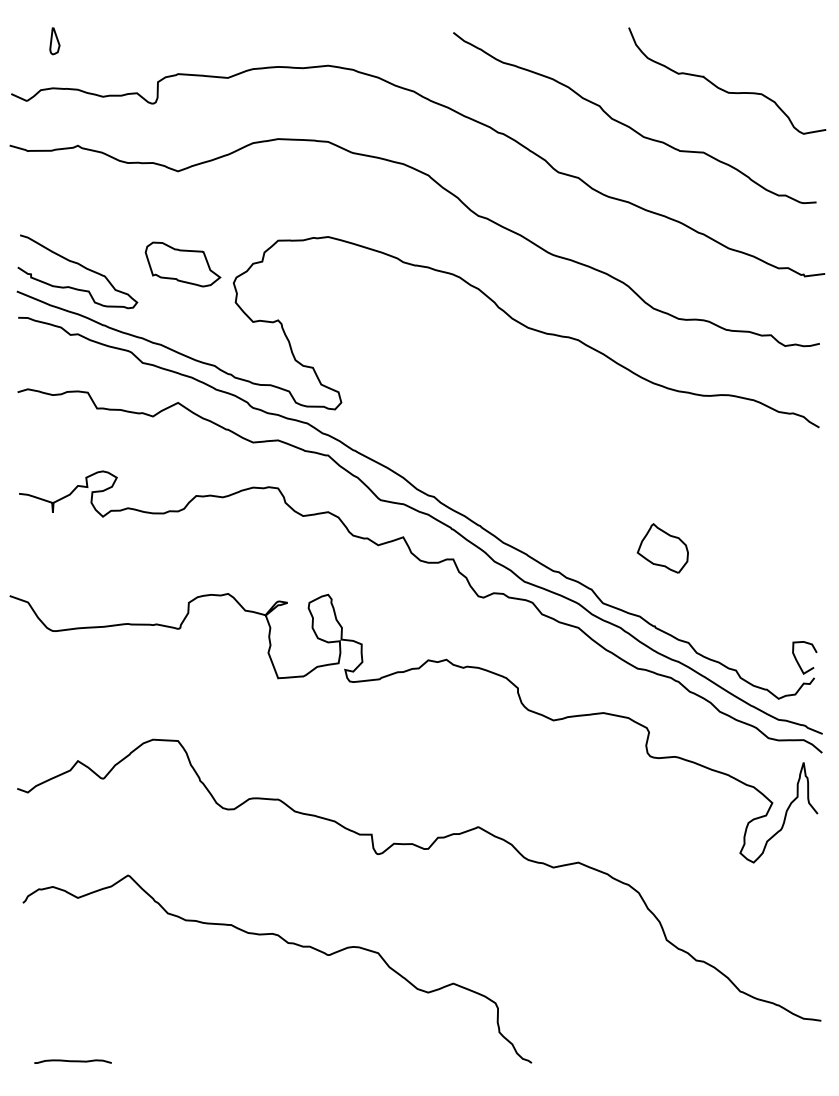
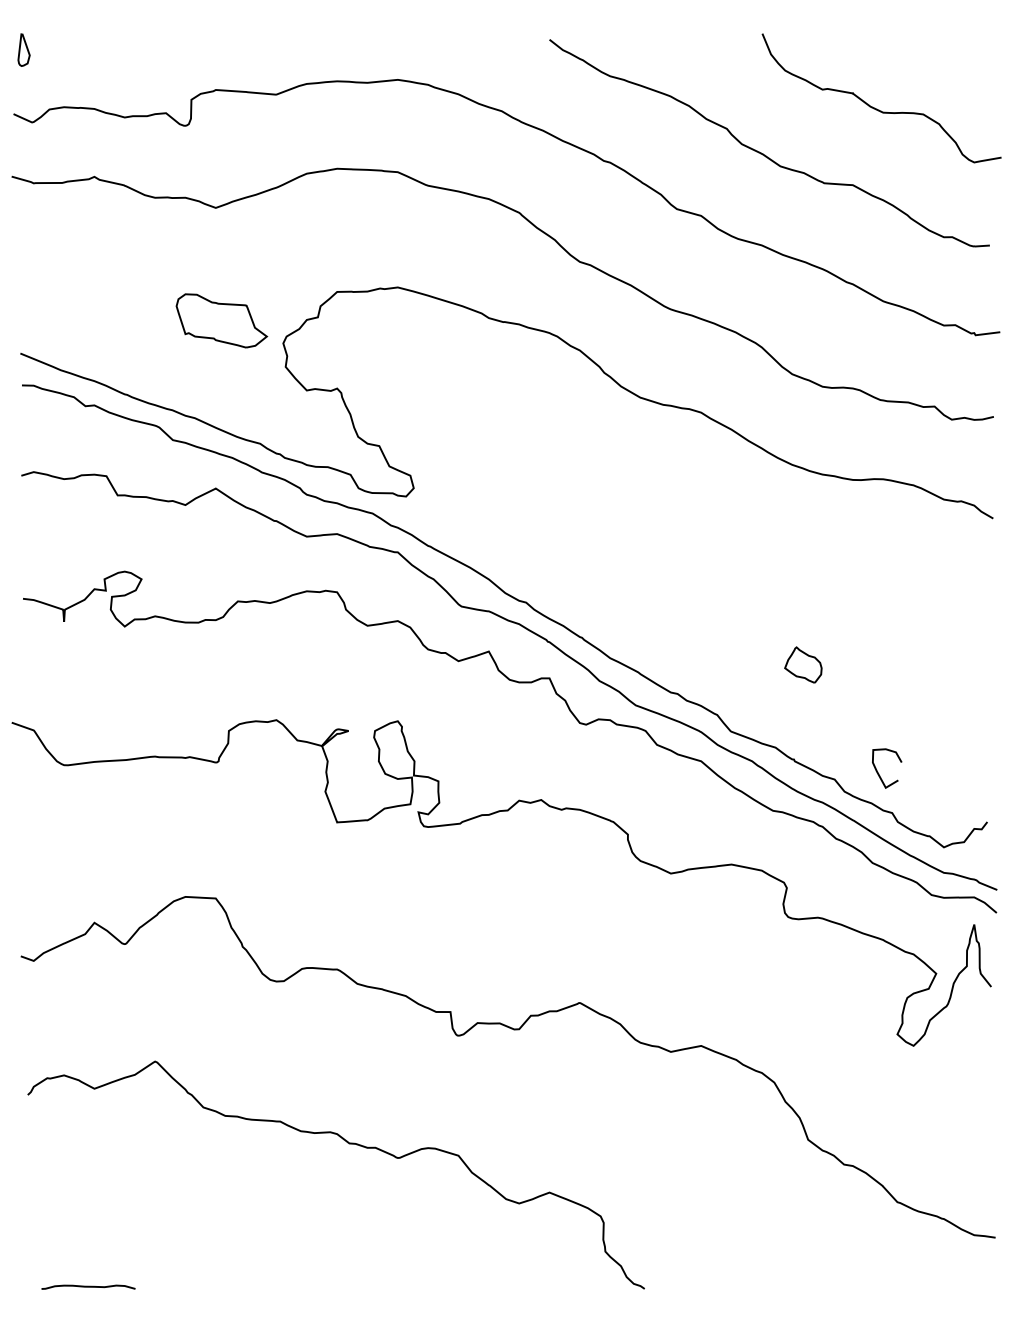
curve: (52, 41) -> (21, 50), moved
curve: (80, 266) -> (97, 323), removed
part: (662, 548) -> (803, 665), size x0.6
curve: (798, 661) -> (879, 773), moved

